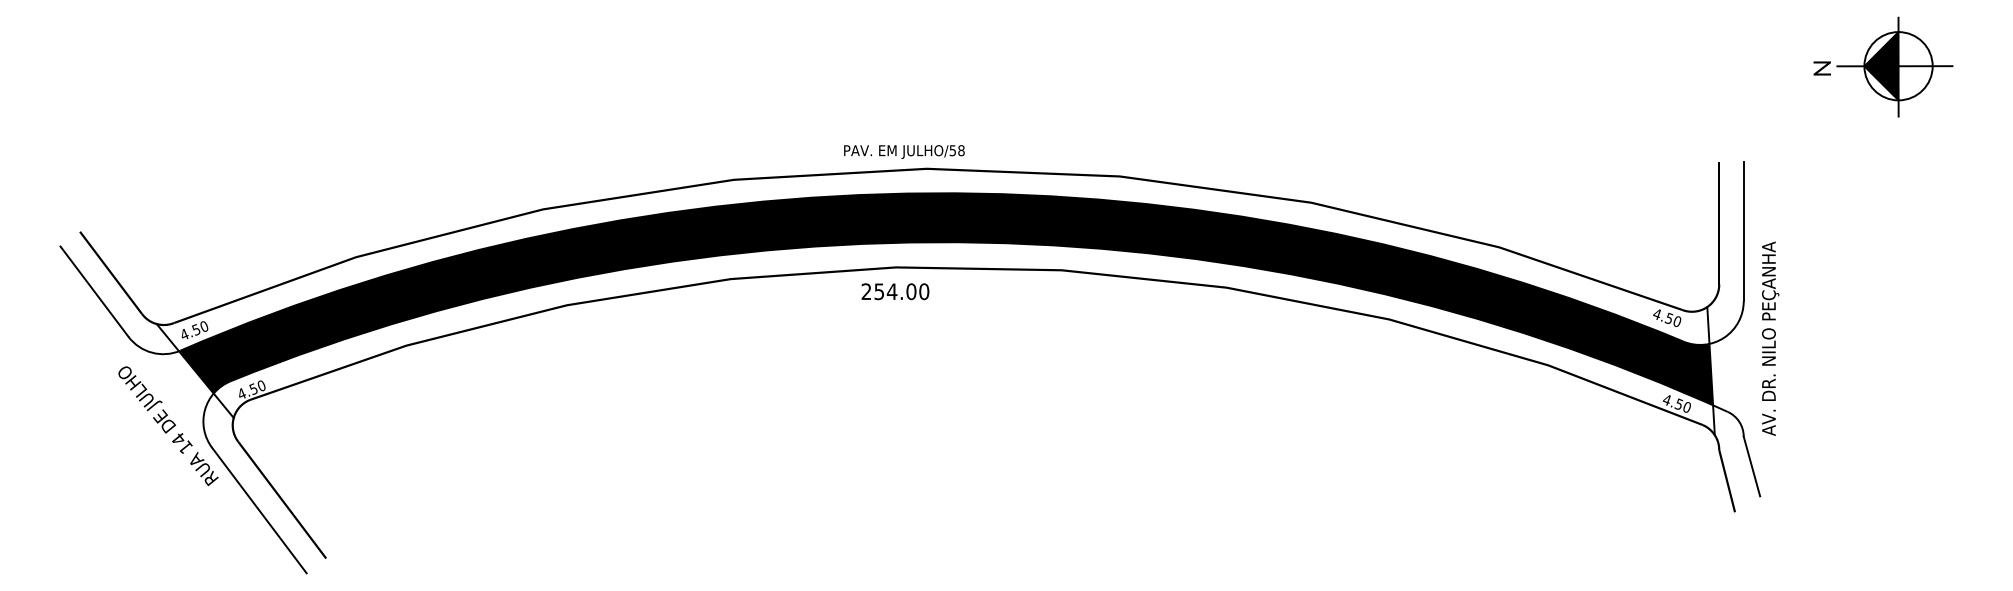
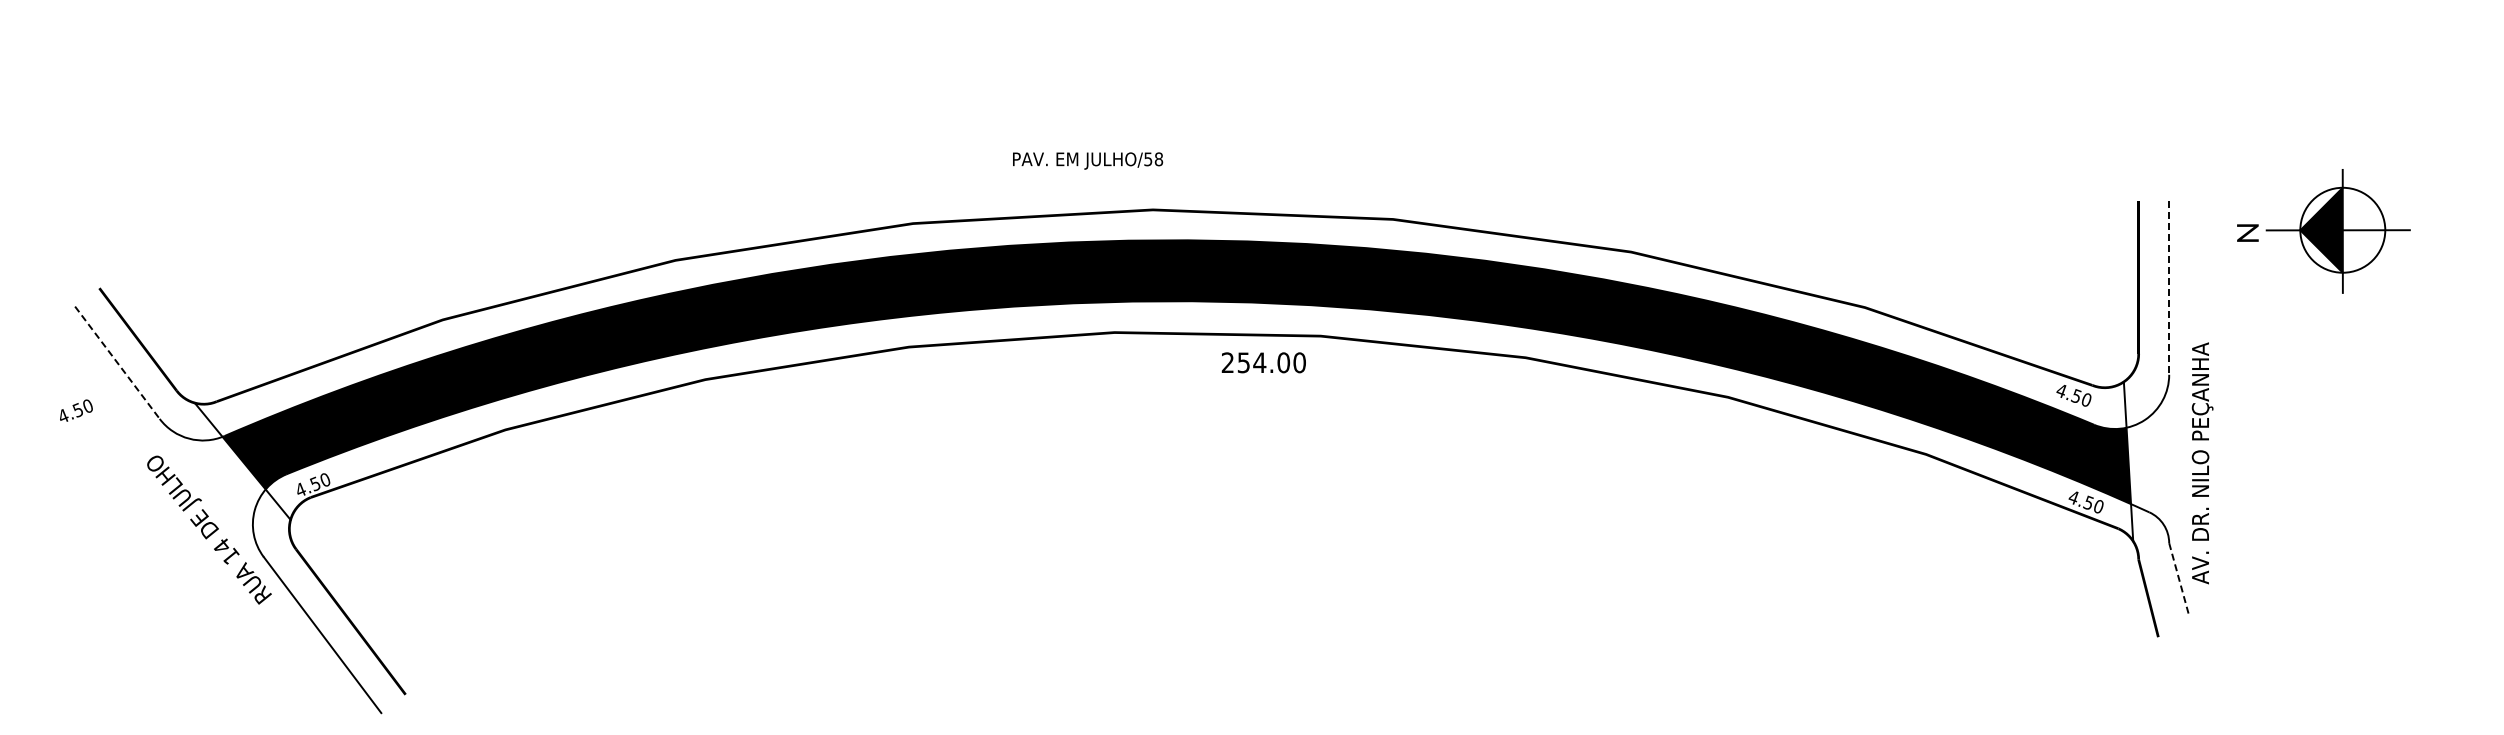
part: (1883, 67) -> (2323, 231), moved
text: (904, 151) -> (1088, 160), moved
line: (1743, 231) -> (2169, 287), solid -> dashed
text: (895, 291) -> (1263, 362), moved
line: (94, 292) -> (117, 363), solid -> dashed
text: (195, 330) -> (76, 410), moved
text: (1770, 338) -> (2202, 463), moved
line: (1752, 466) -> (2179, 580), solid -> dashed

